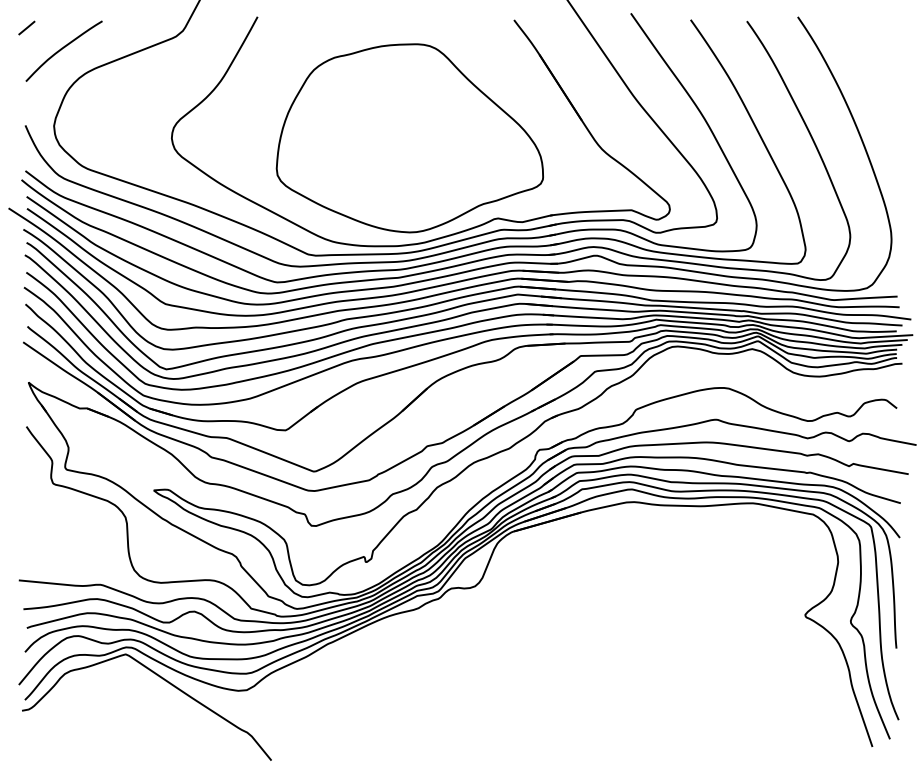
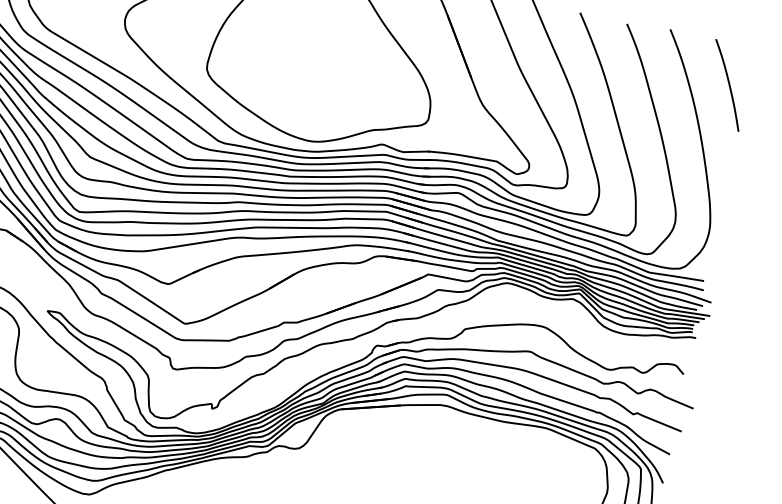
curve: (877, 65) -> (728, 84), added

